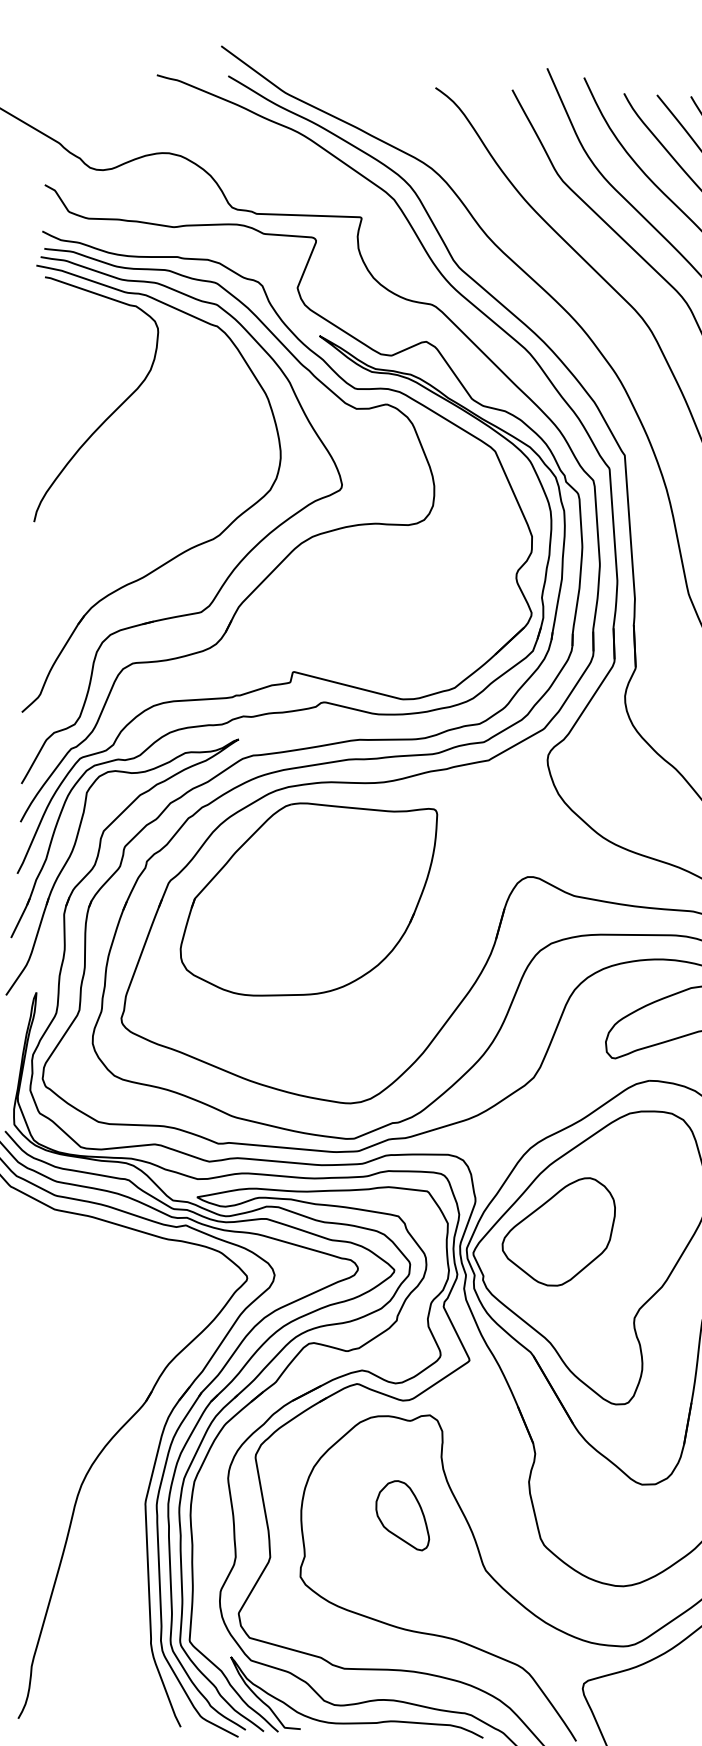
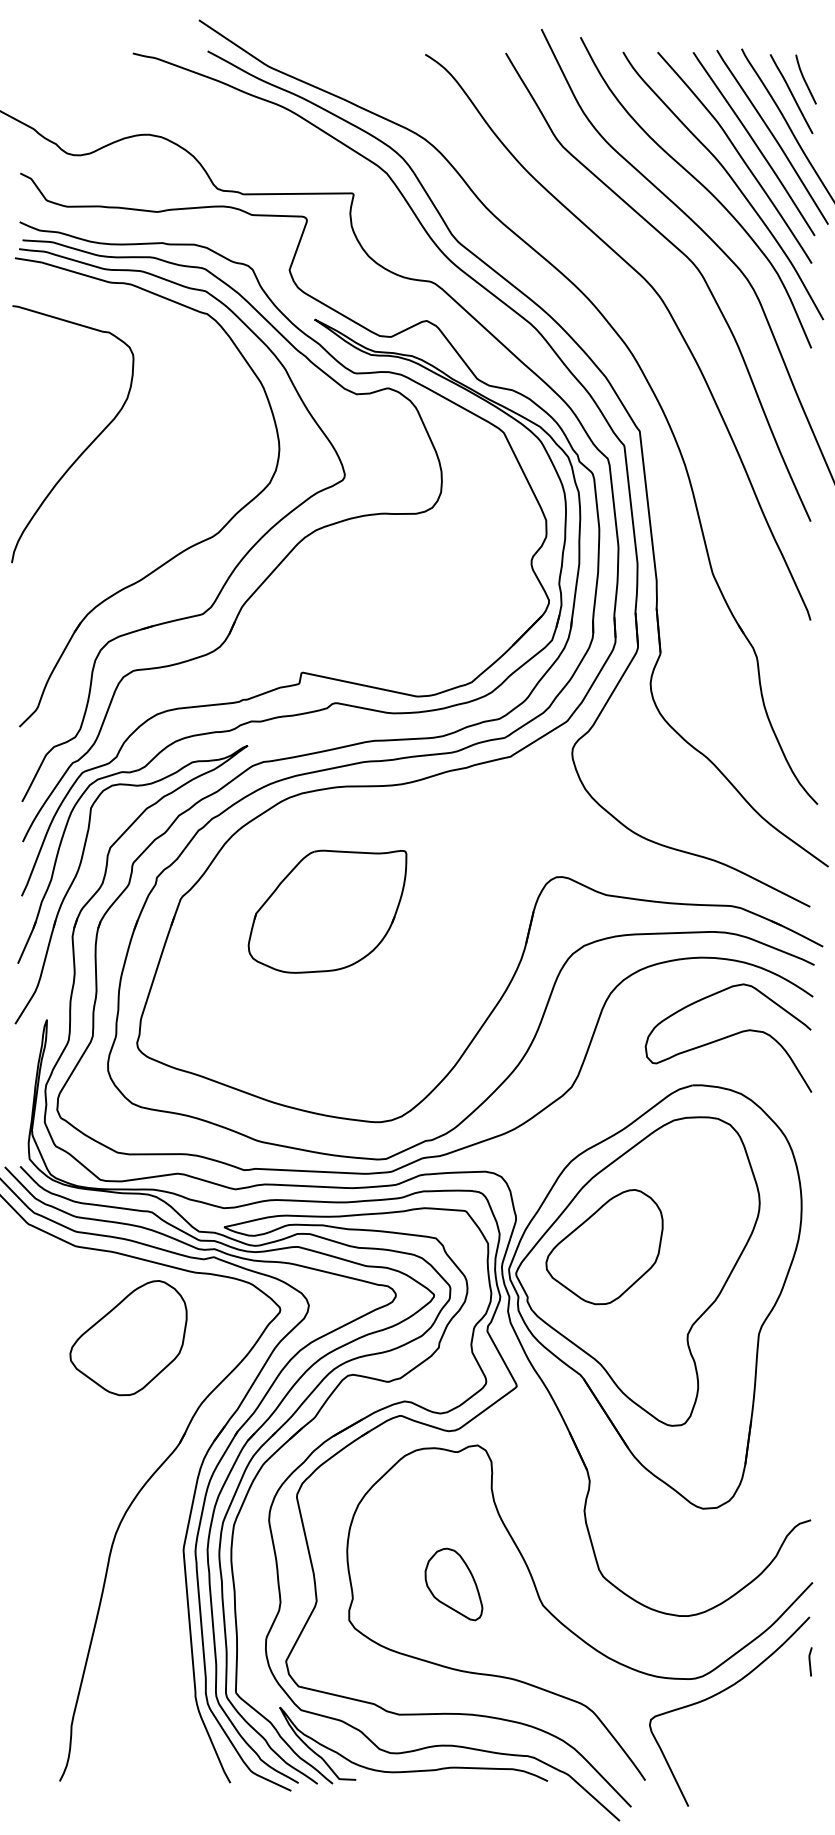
curve: (109, 414) -> (86, 447), moved
part: (308, 900) -> (327, 911), size x0.6
part: (101, 1299) -> (128, 1338), added
part: (402, 1515) -> (453, 1584), moved

